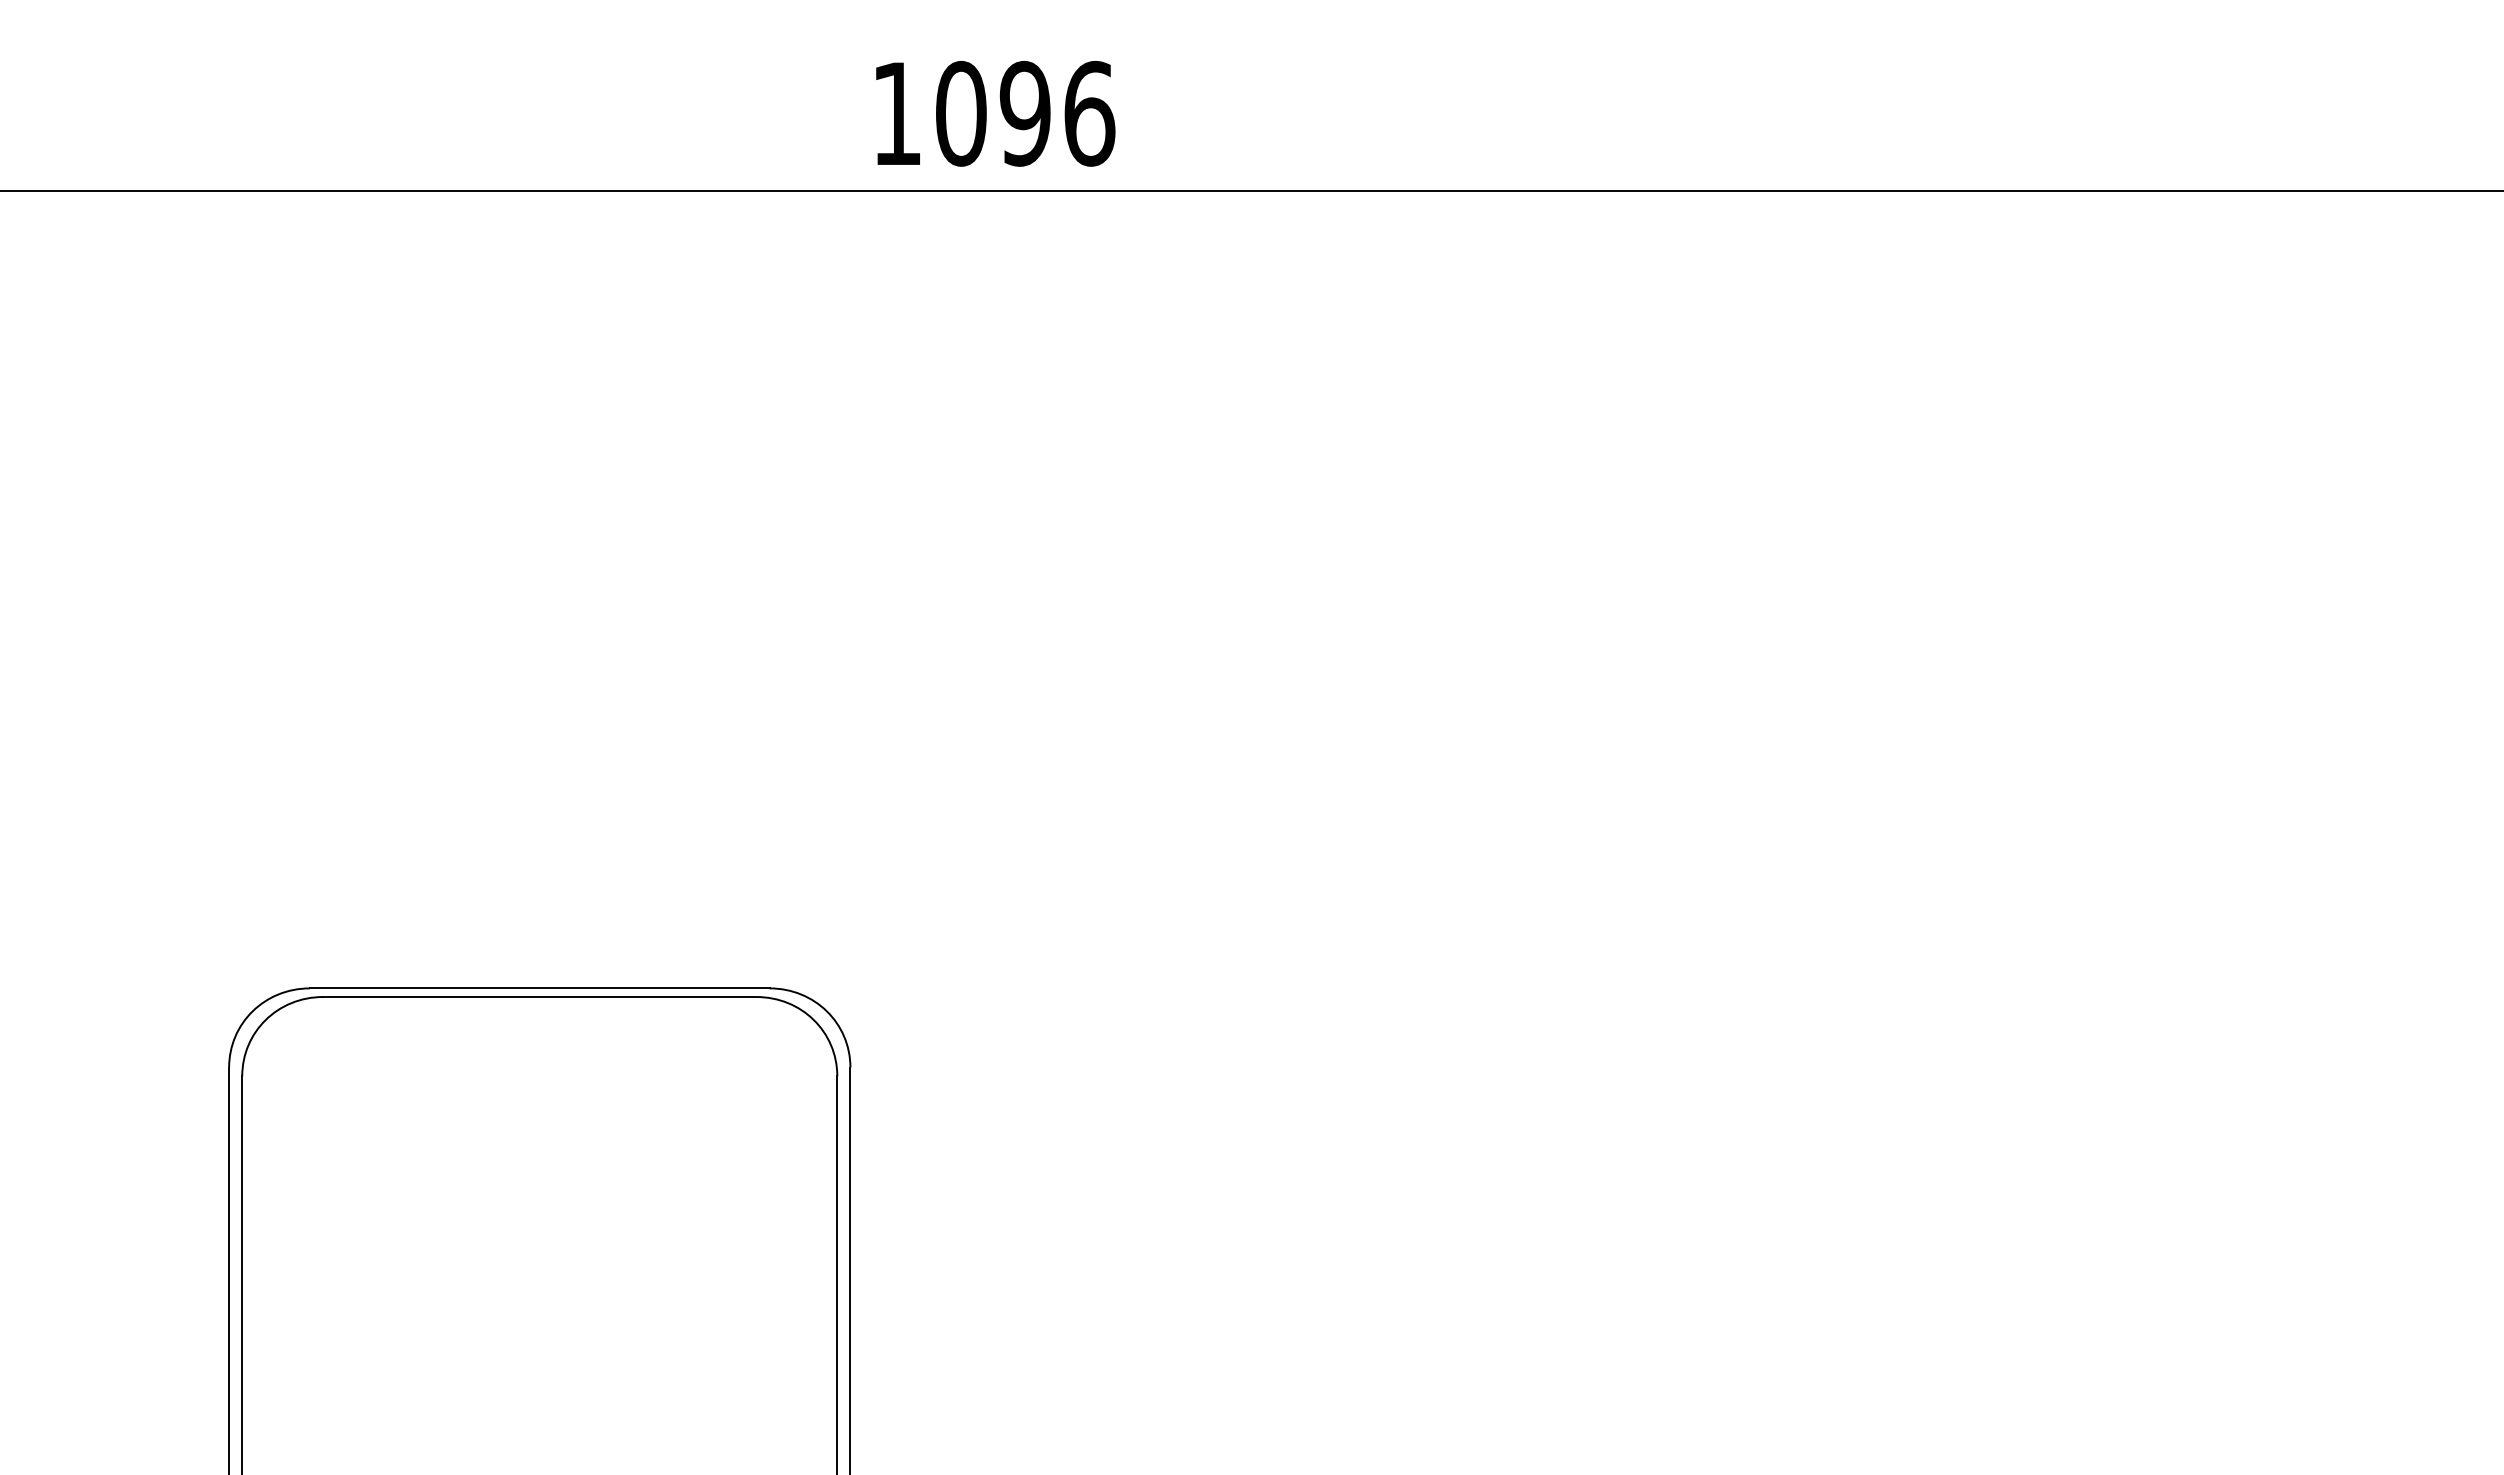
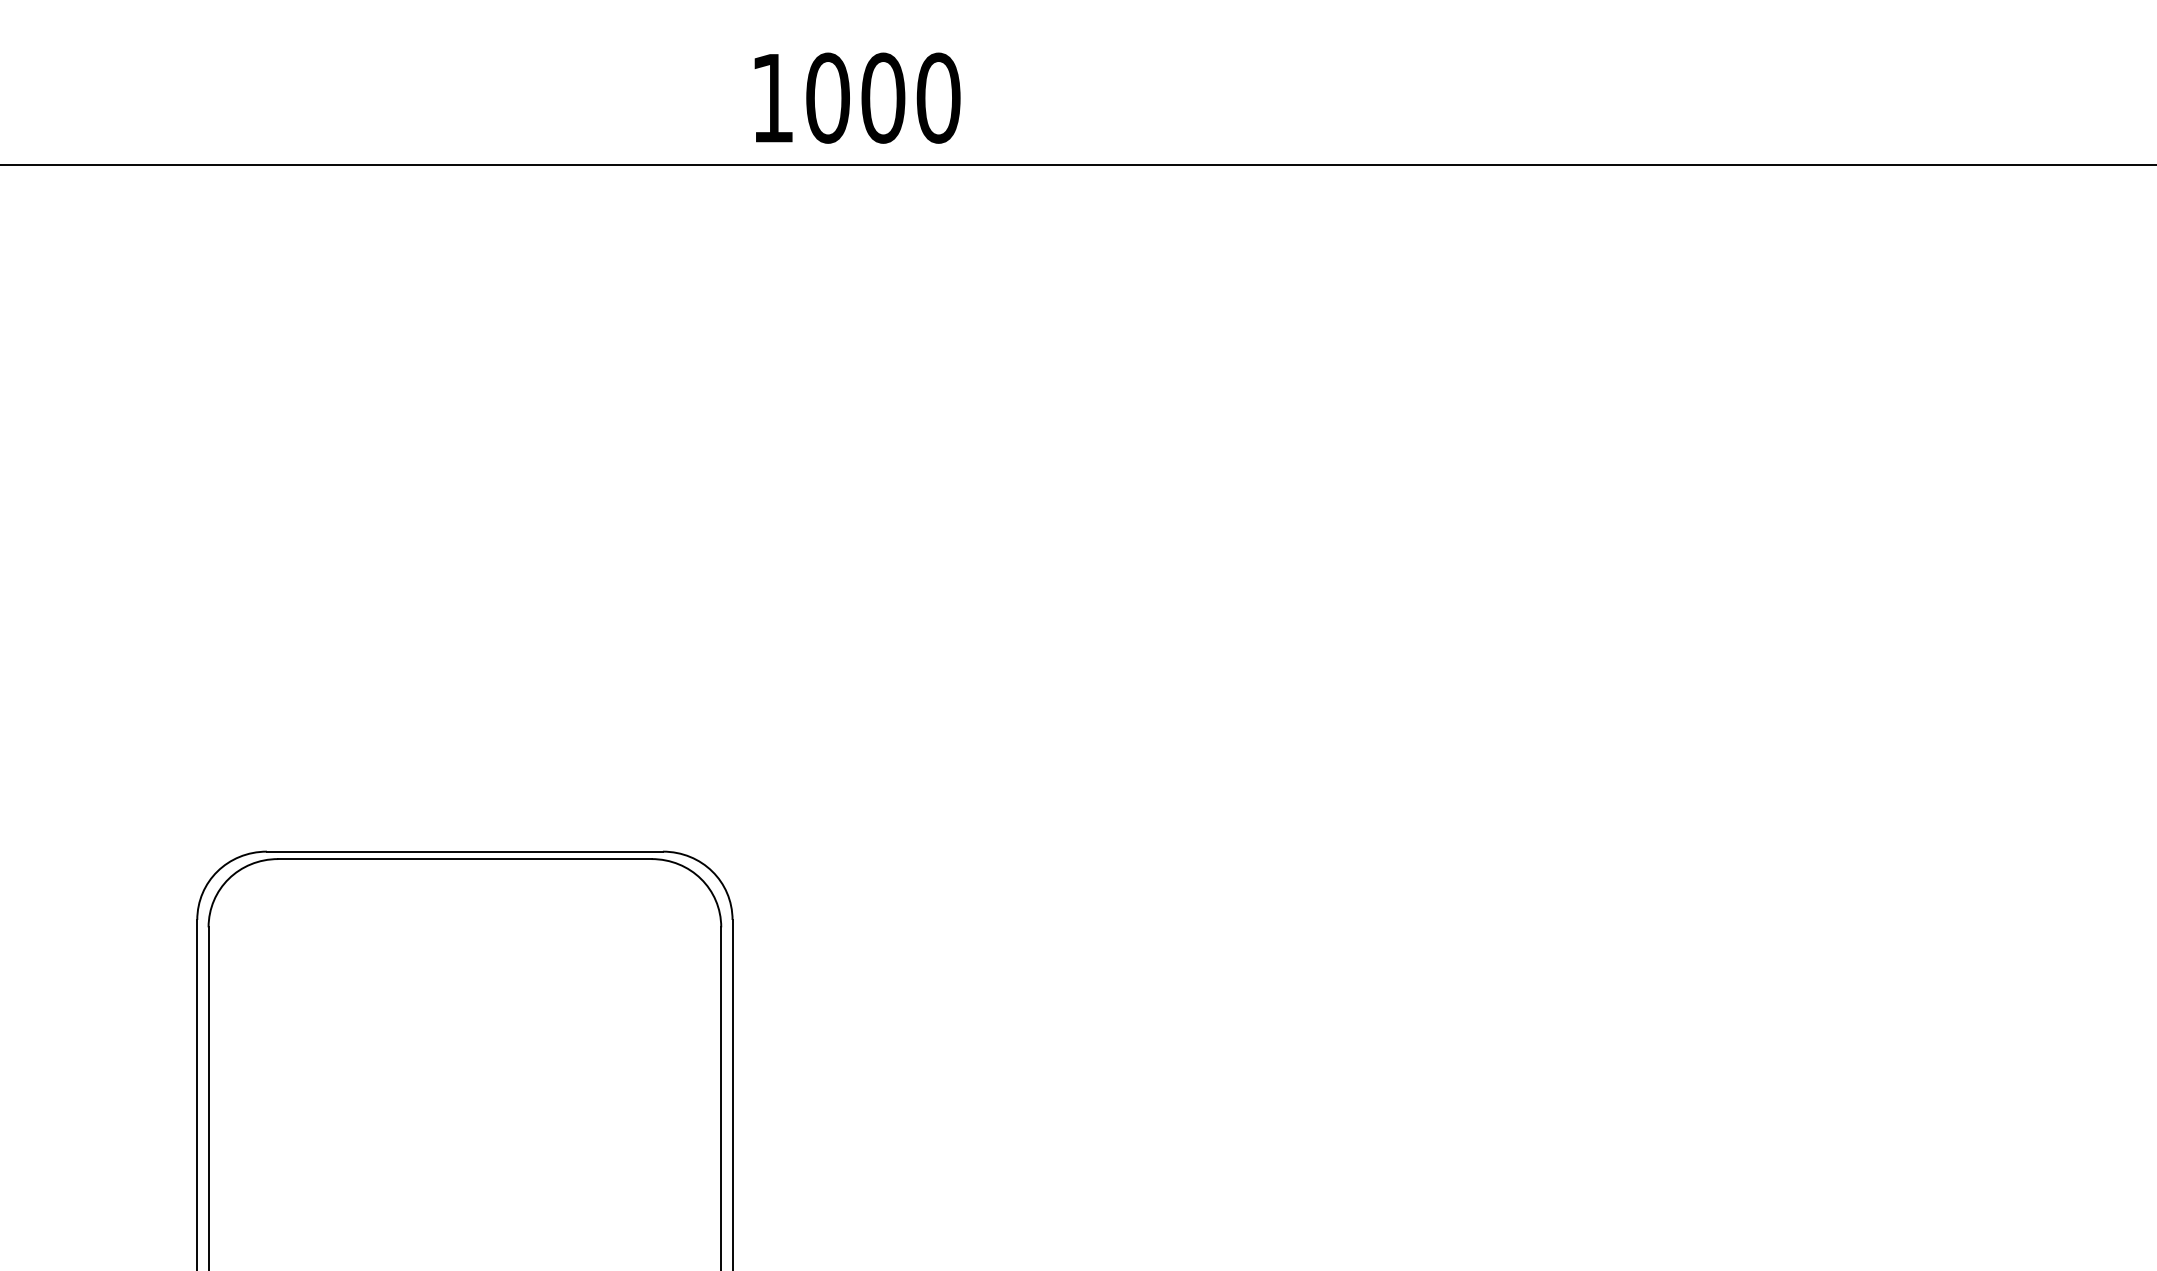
text: (1057, 113) -> (910, 97), 1096 -> 1000

